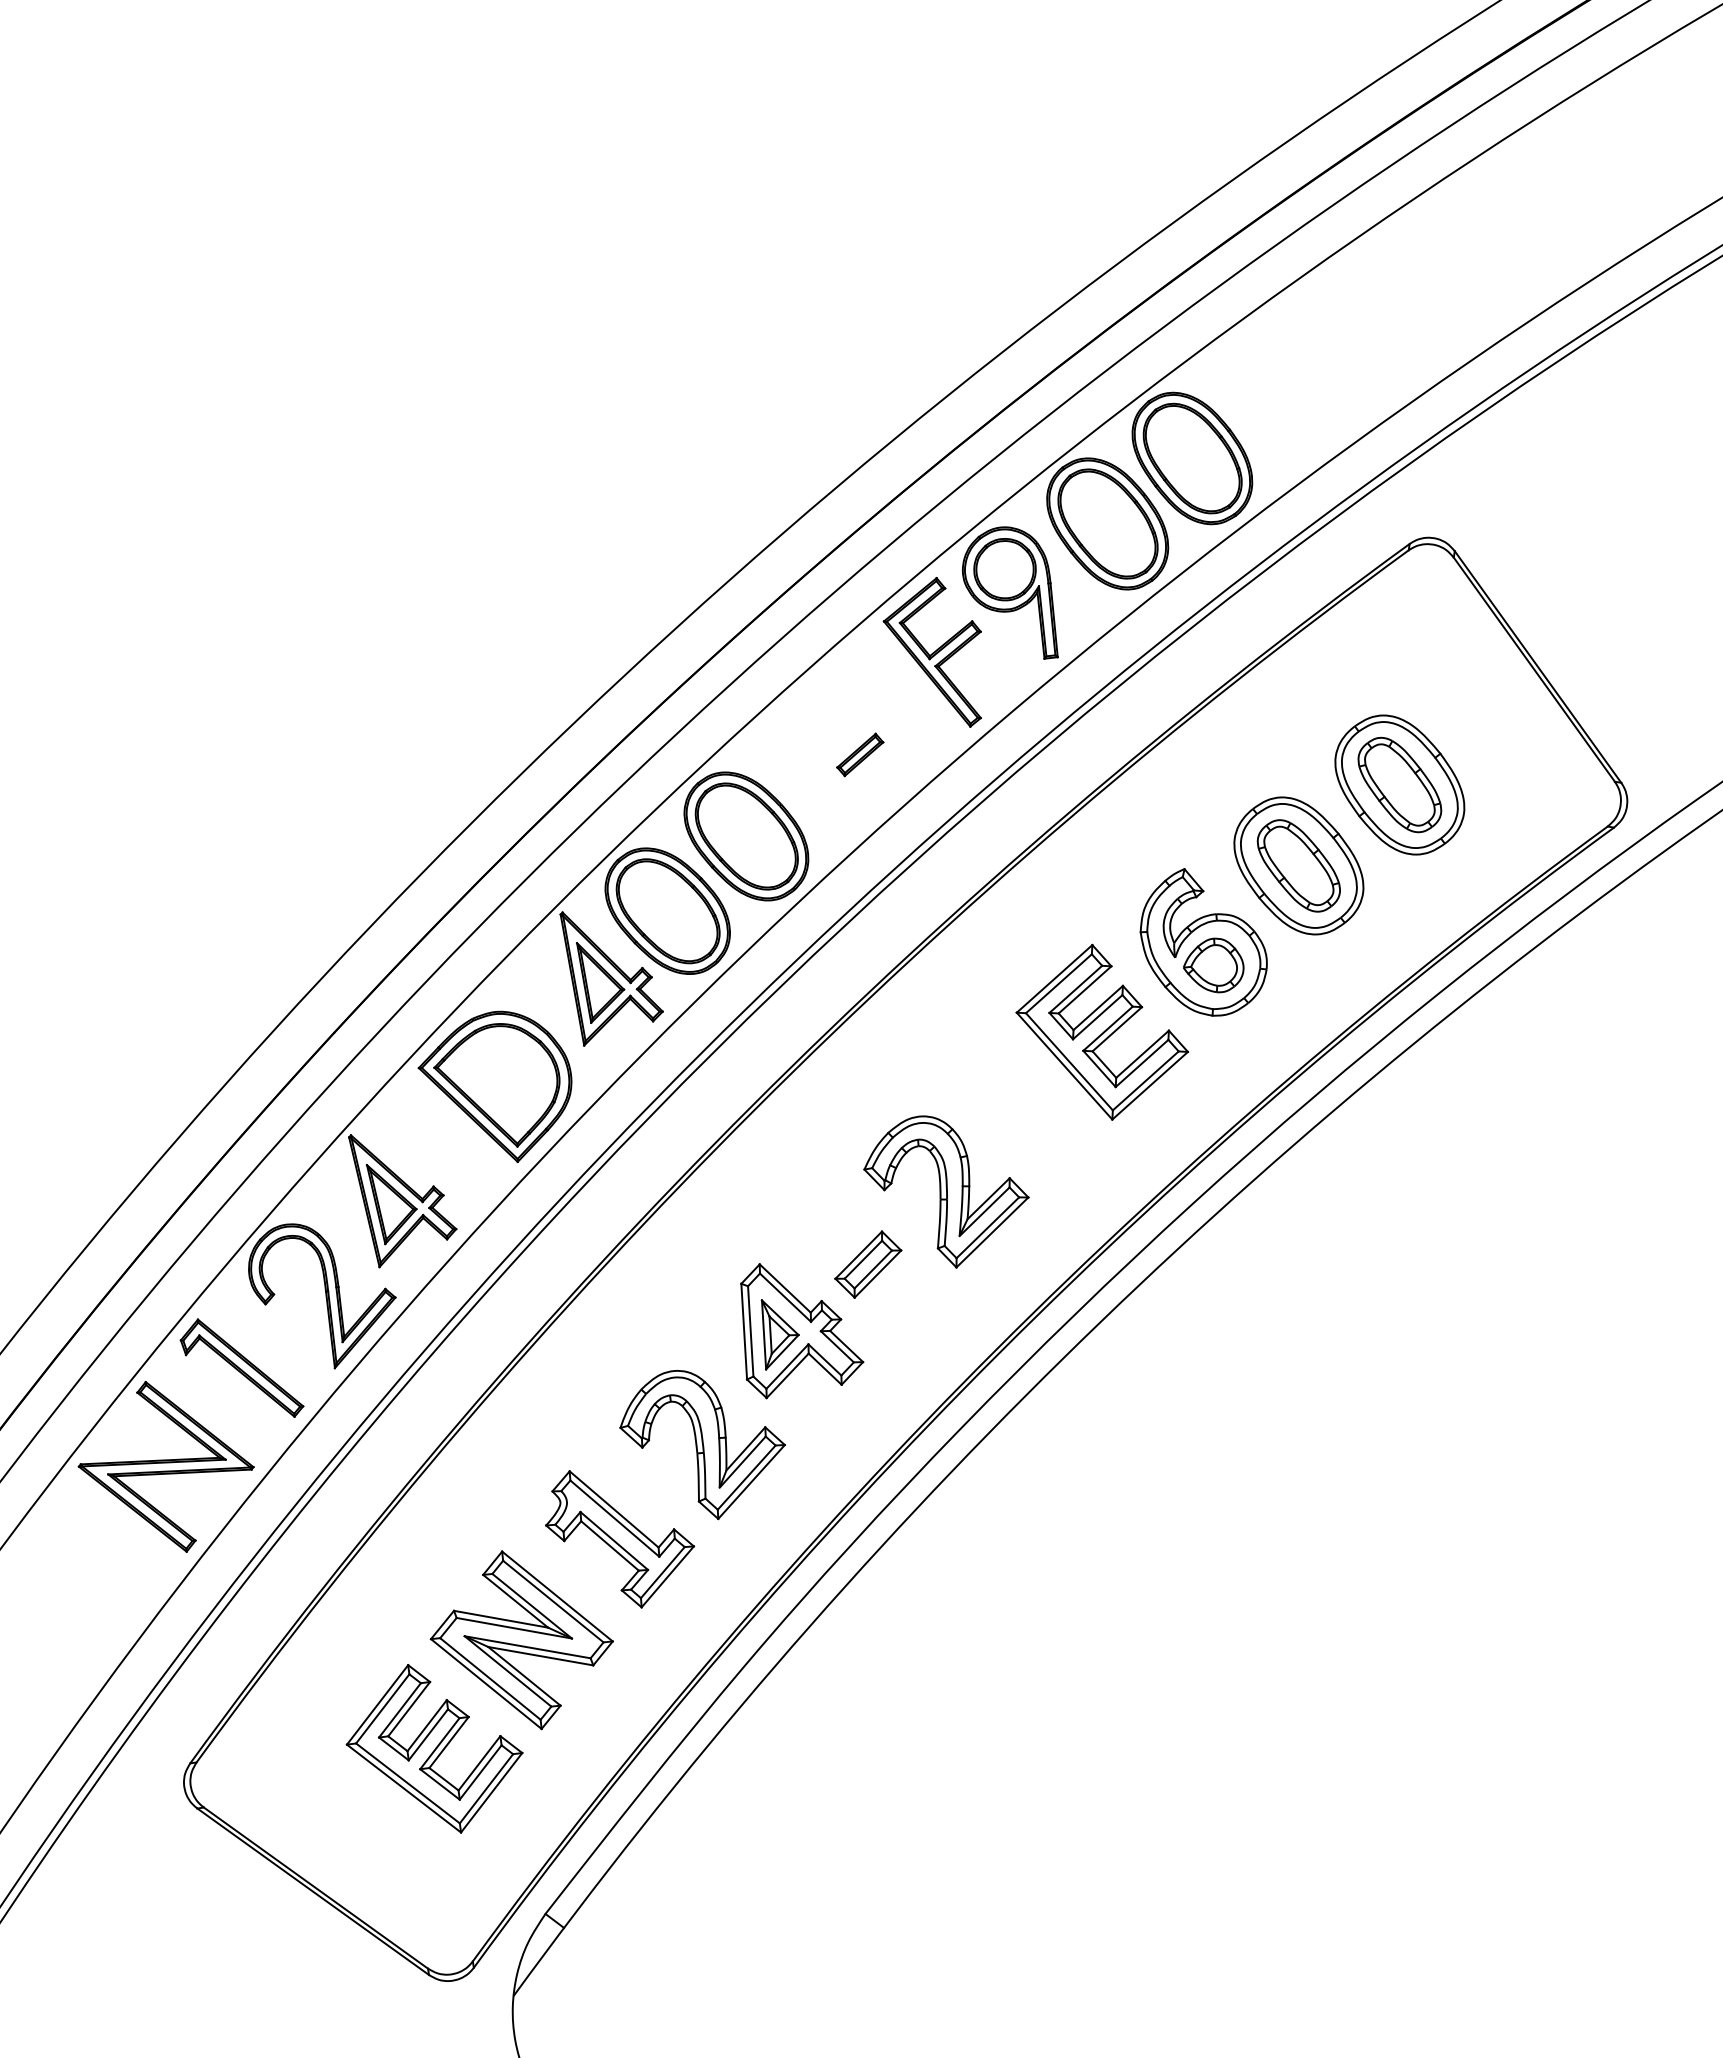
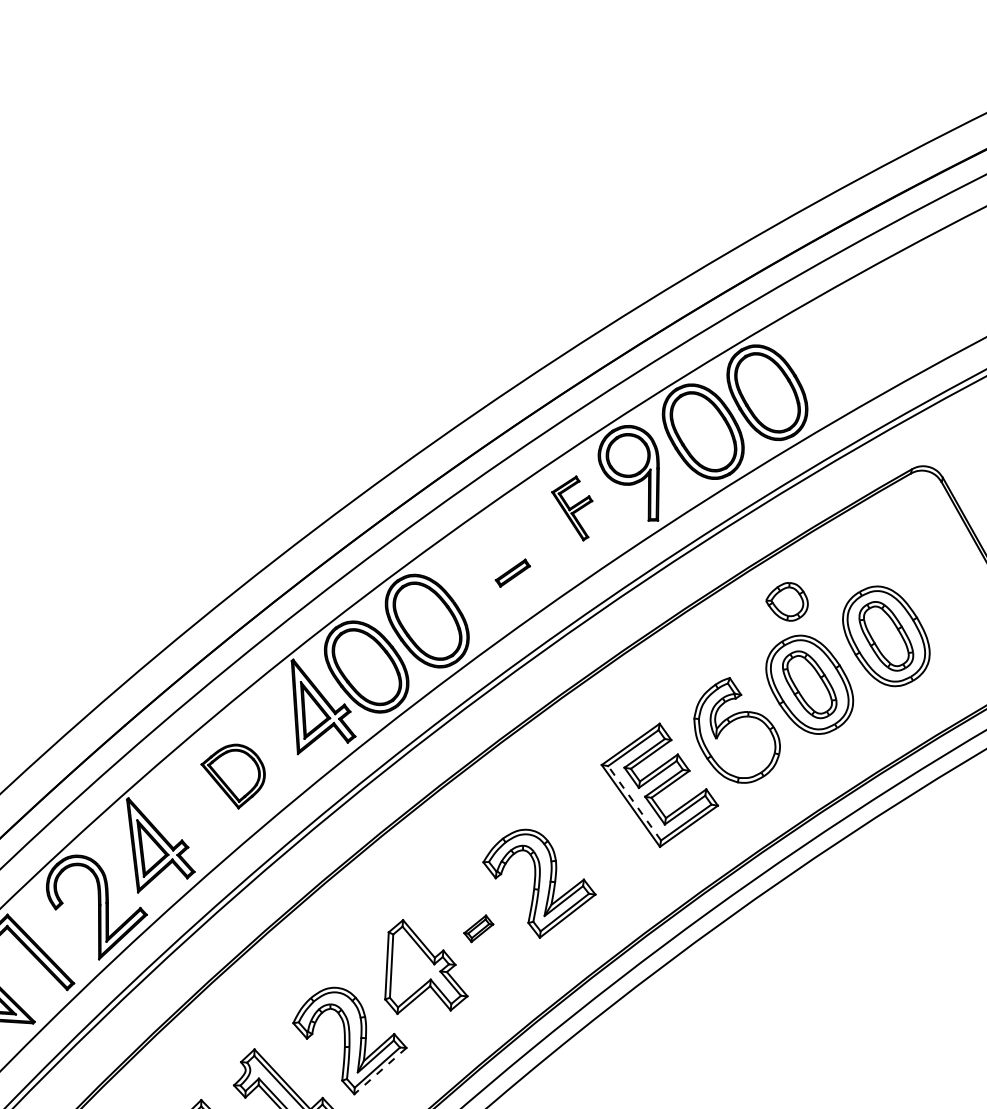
part: (931, 652) -> (570, 507), size x0.6
part: (1213, 965) -> (787, 601), moved
line: (1069, 1061) -> (634, 803), solid -> dashed
part: (494, 1086) -> (232, 775), size x0.6
part: (868, 1264) -> (478, 928), size x0.6
part: (779, 1334) -> (411, 970), removed
line: (751, 1481) -> (380, 1070), solid -> dashed

